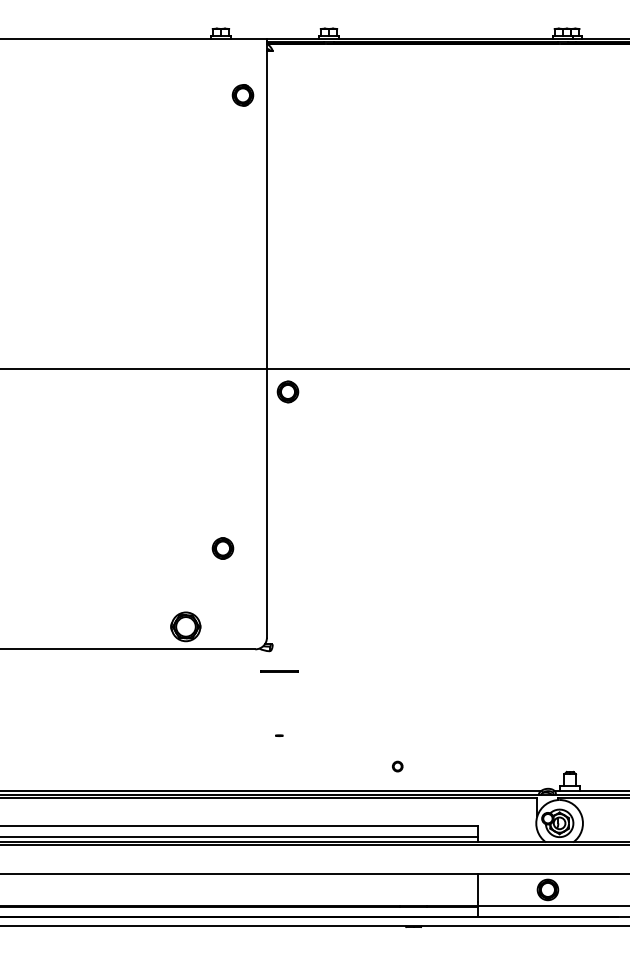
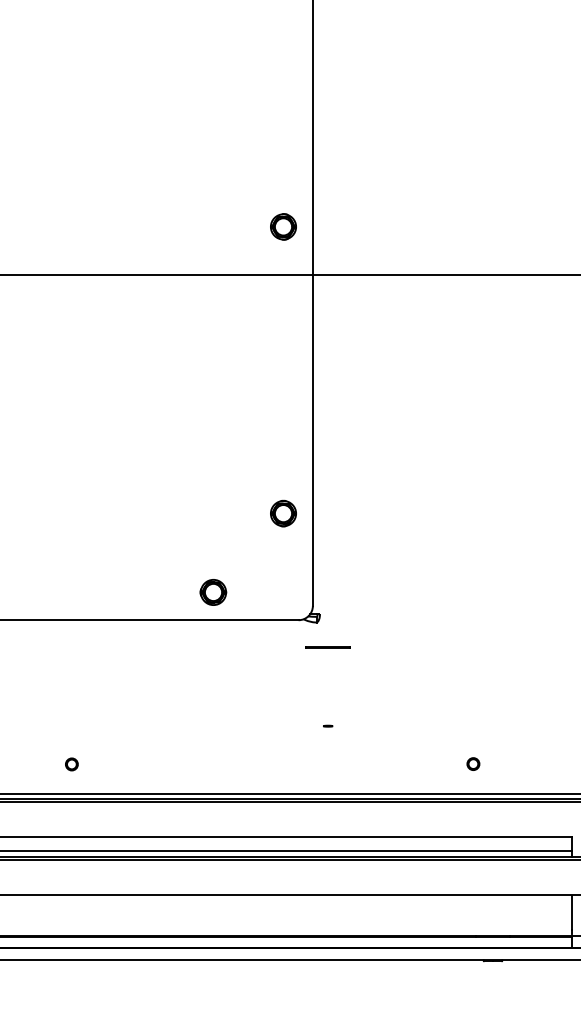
part: (287, 391) -> (282, 226), moved
part: (222, 548) -> (282, 513), moved
part: (185, 626) -> (212, 592), size x0.71
part: (70, 766) -> (71, 763), added

